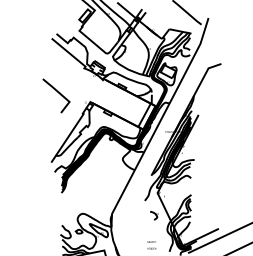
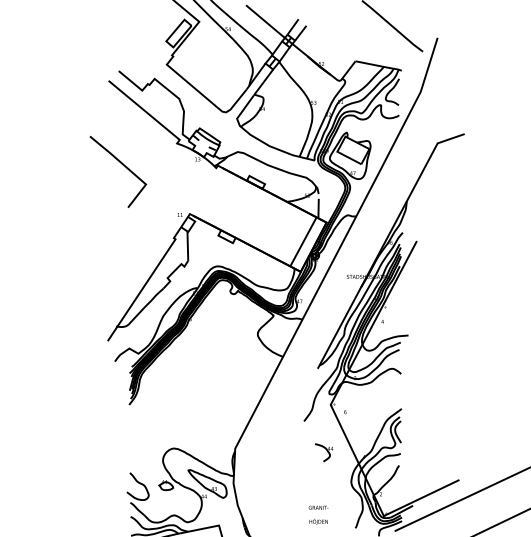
line: (58, 93) -> (122, 166), moved

